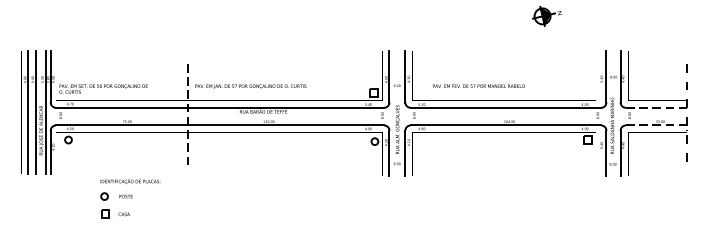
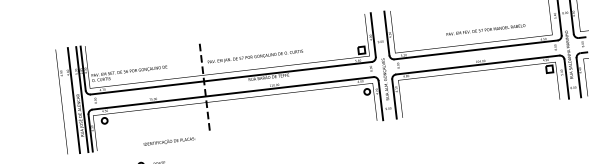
text: (478, 85) -> (485, 29), moved
line: (28, 112) -> (67, 101), removed
text: (130, 181) -> (169, 141), moved

